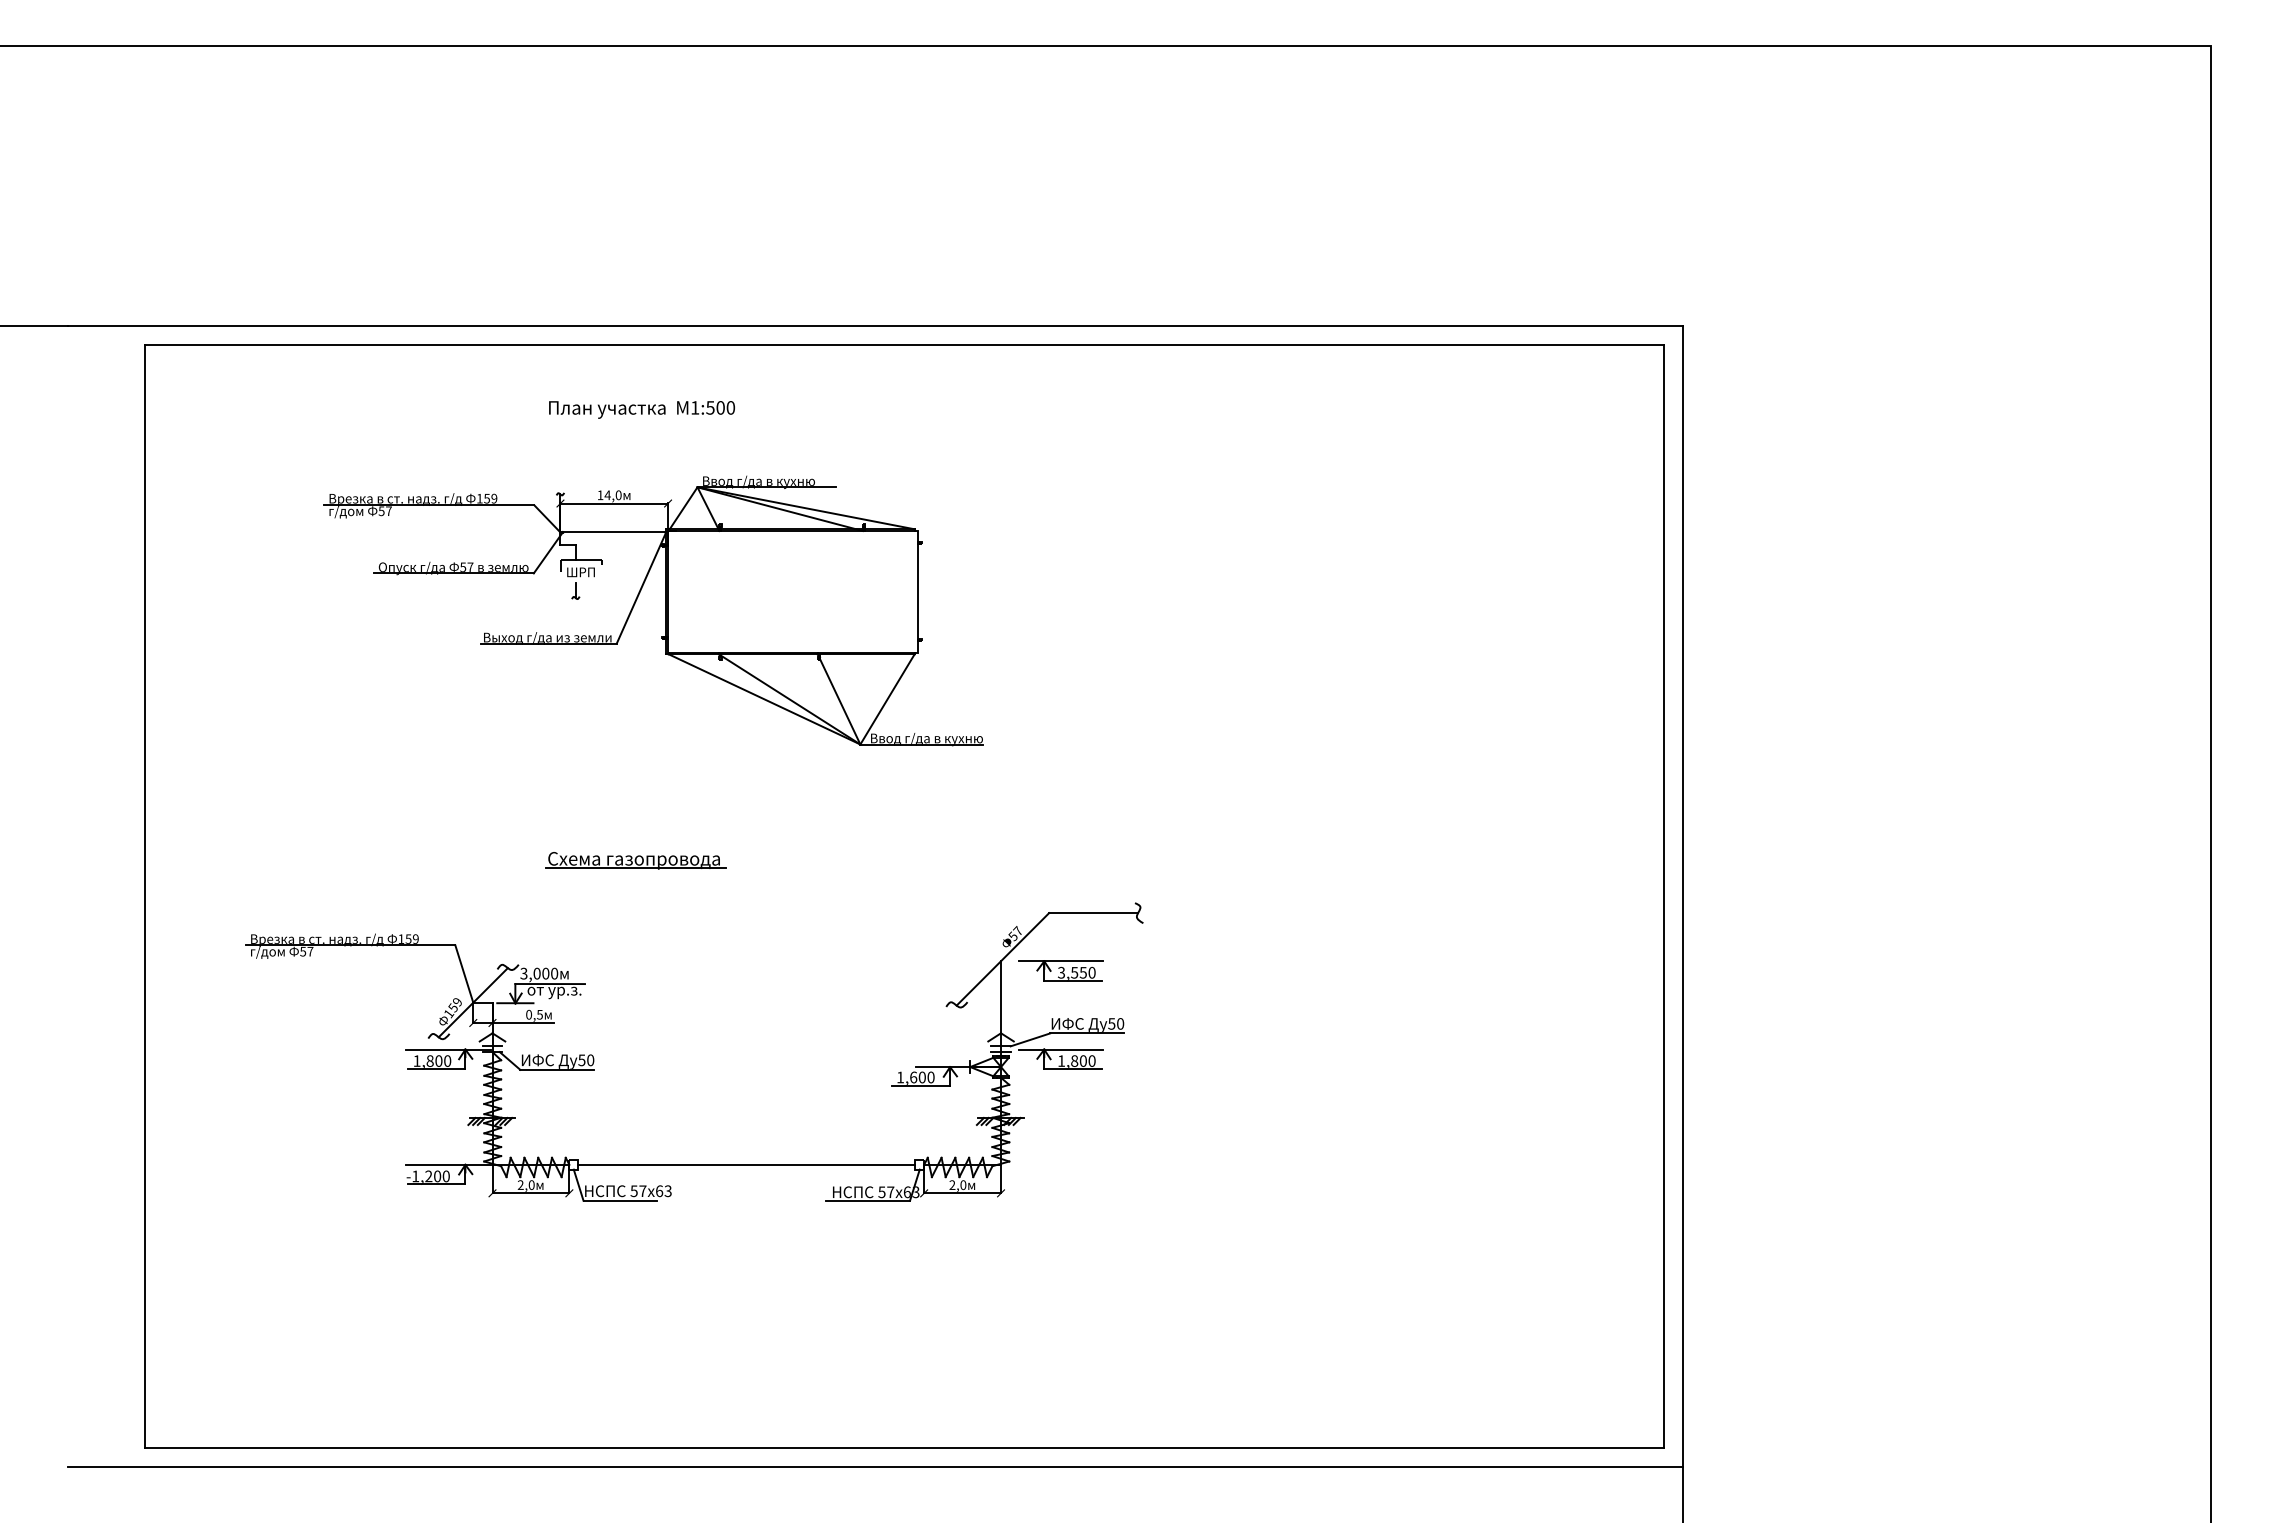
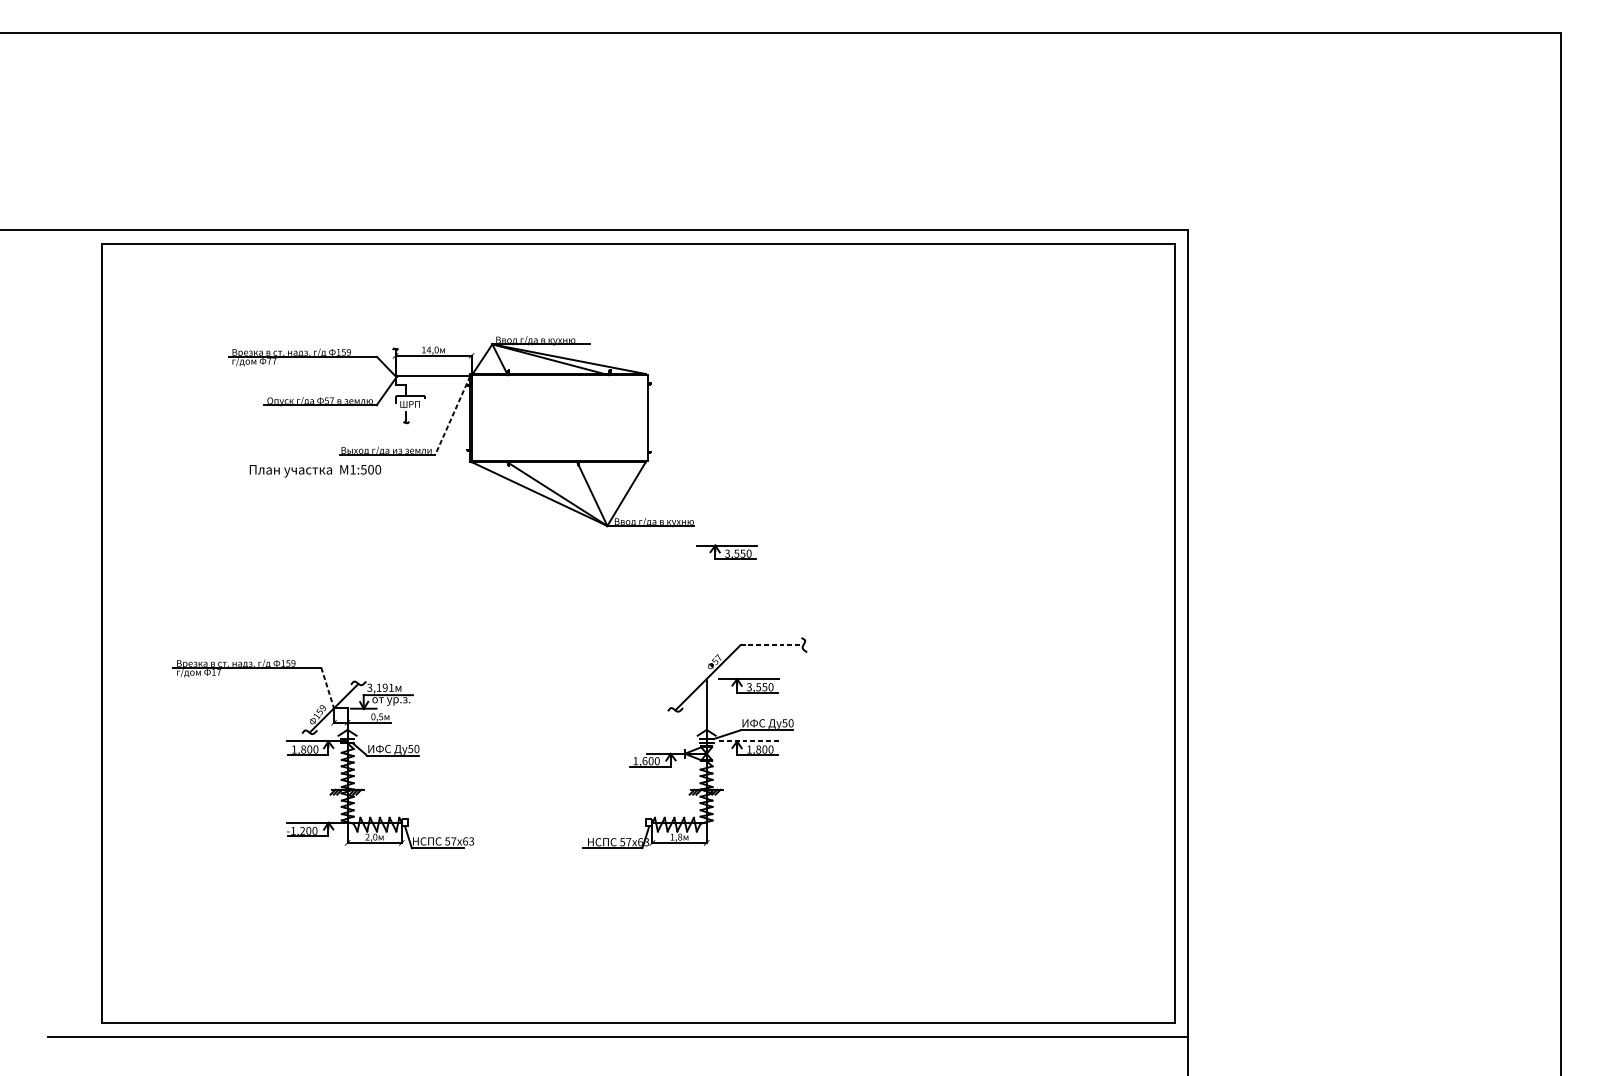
text: (641, 409) -> (315, 470), moved
text: (381, 511) -> (269, 361), 57 -> 77
line: (641, 588) -> (452, 415), solid -> dashed
part: (1029, 781) -> (726, 552), added
part: (635, 860) -> (448, 607), removed
line: (1094, 913) -> (772, 645), solid -> dashed
text: (303, 951) -> (214, 672), 57 -> 17
text: (545, 973) -> (385, 687), 3,000 -> 3,191
line: (464, 974) -> (327, 688), solid -> dashed
line: (1061, 1049) -> (749, 741), solid -> dashed
line: (746, 1164) -> (526, 822), removed
text: (957, 1184) -> (675, 836), 2,0 -> 1,8

